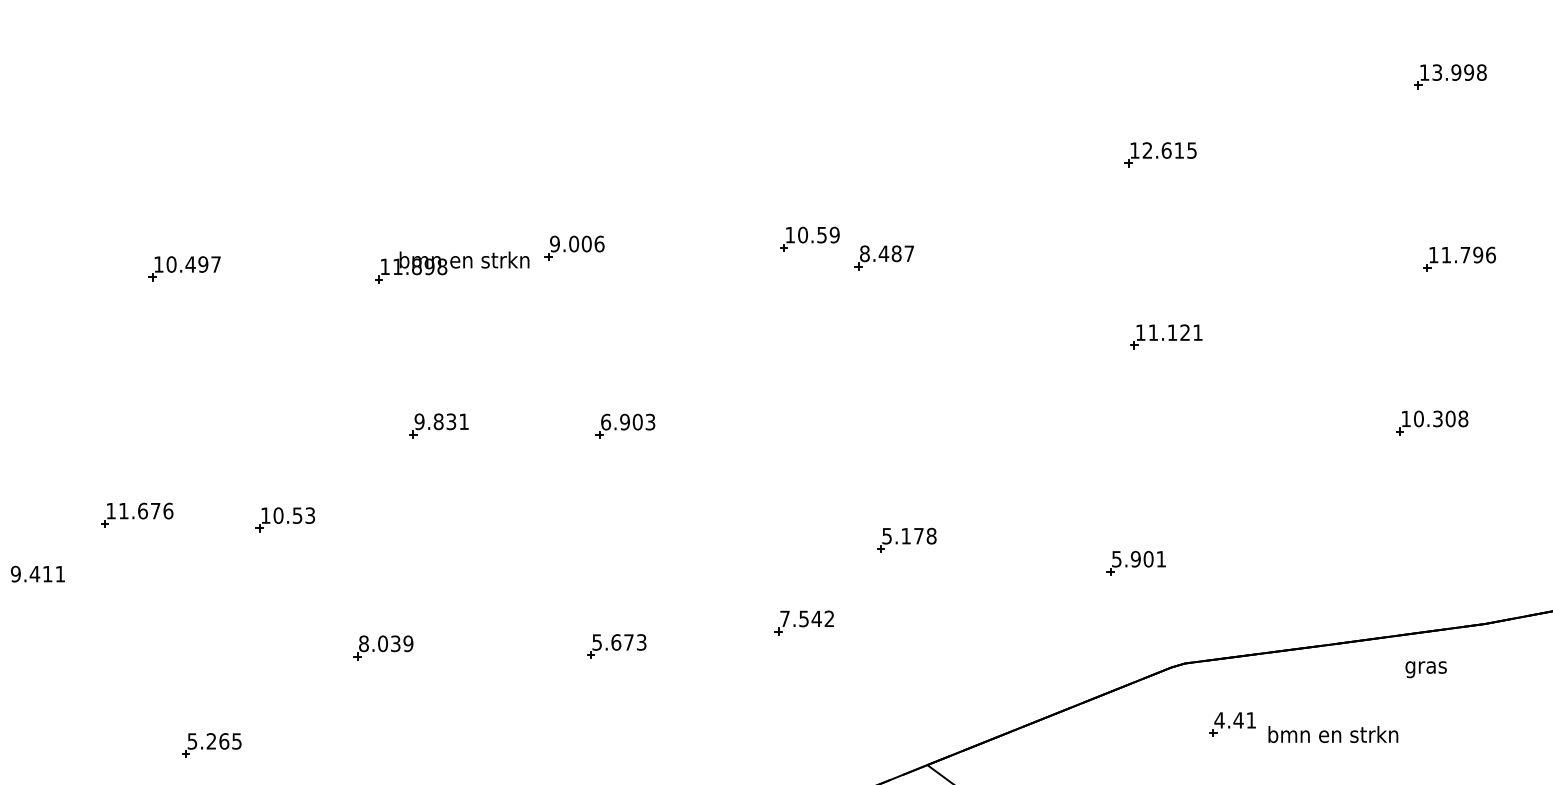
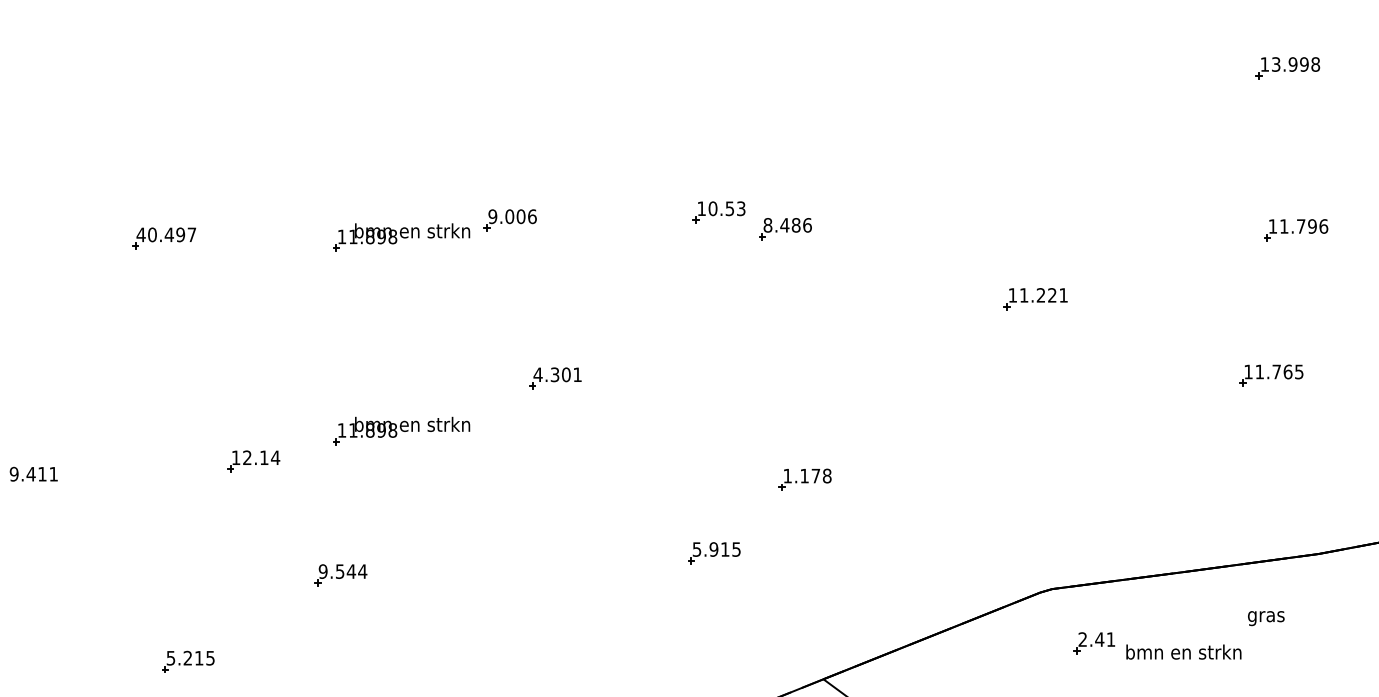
part: (1160, 154) -> (1030, 137), removed
text: (834, 234) -> (740, 208), 10.59 -> 10.53
text: (909, 253) -> (807, 225), 8.487 -> 8.486
text: (158, 264) -> (140, 234), 10.497 -> 40.497
text: (1172, 332) -> (1041, 295), 11.121 -> 11.221
text: (1441, 418) -> (1279, 371), 10.308 -> 11.765
text: (627, 421) -> (557, 374), 6.903 -> 4.301
part: (438, 425) -> (389, 377), removed
part: (452, 485) -> (401, 431), added
part: (137, 514) -> (122, 456), removed
text: (294, 515) -> (261, 457), 10.53 -> 12.14
text: (886, 536) -> (787, 476), 5.178 -> 1.178
part: (1135, 563) -> (1008, 500), removed
text: (37, 573) -> (33, 473), moved
text: (807, 618) -> (717, 549), 7.542 -> 5.915
text: (386, 643) -> (343, 571), 8.039 -> 9.544
part: (616, 646) -> (547, 574), removed
text: (1425, 669) -> (1265, 618), moved
text: (1219, 720) -> (1082, 639), 4.41 -> 2.41
text: (224, 741) -> (199, 658), 5.265 -> 5.215

